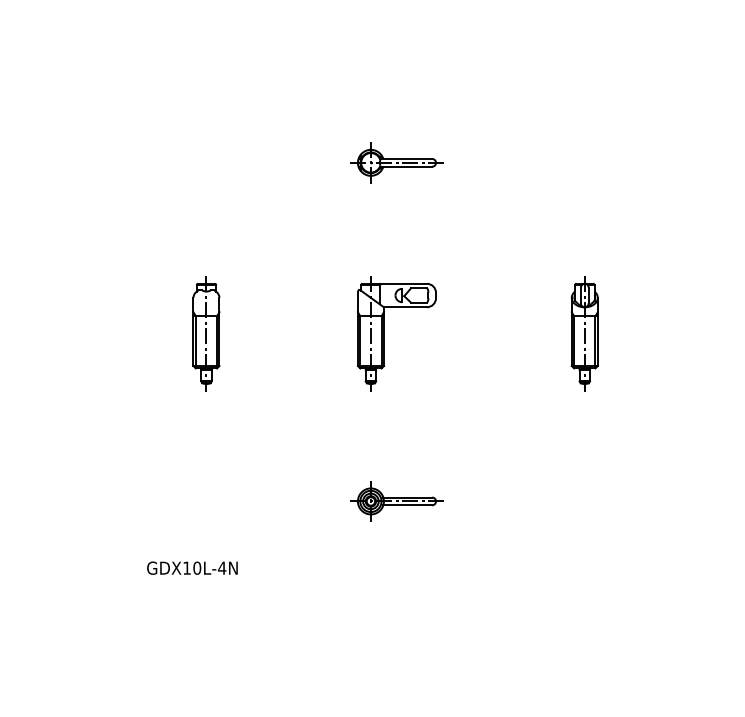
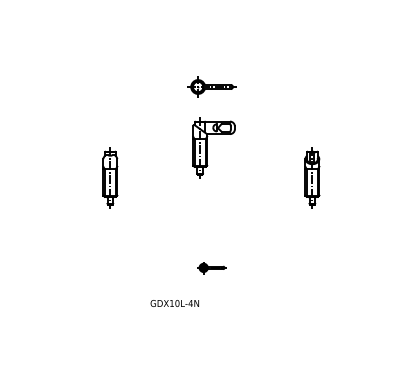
part: (395, 332) -> (213, 147), moved
part: (395, 500) -> (211, 267), size x0.6
text: (191, 568) -> (174, 303), moved

